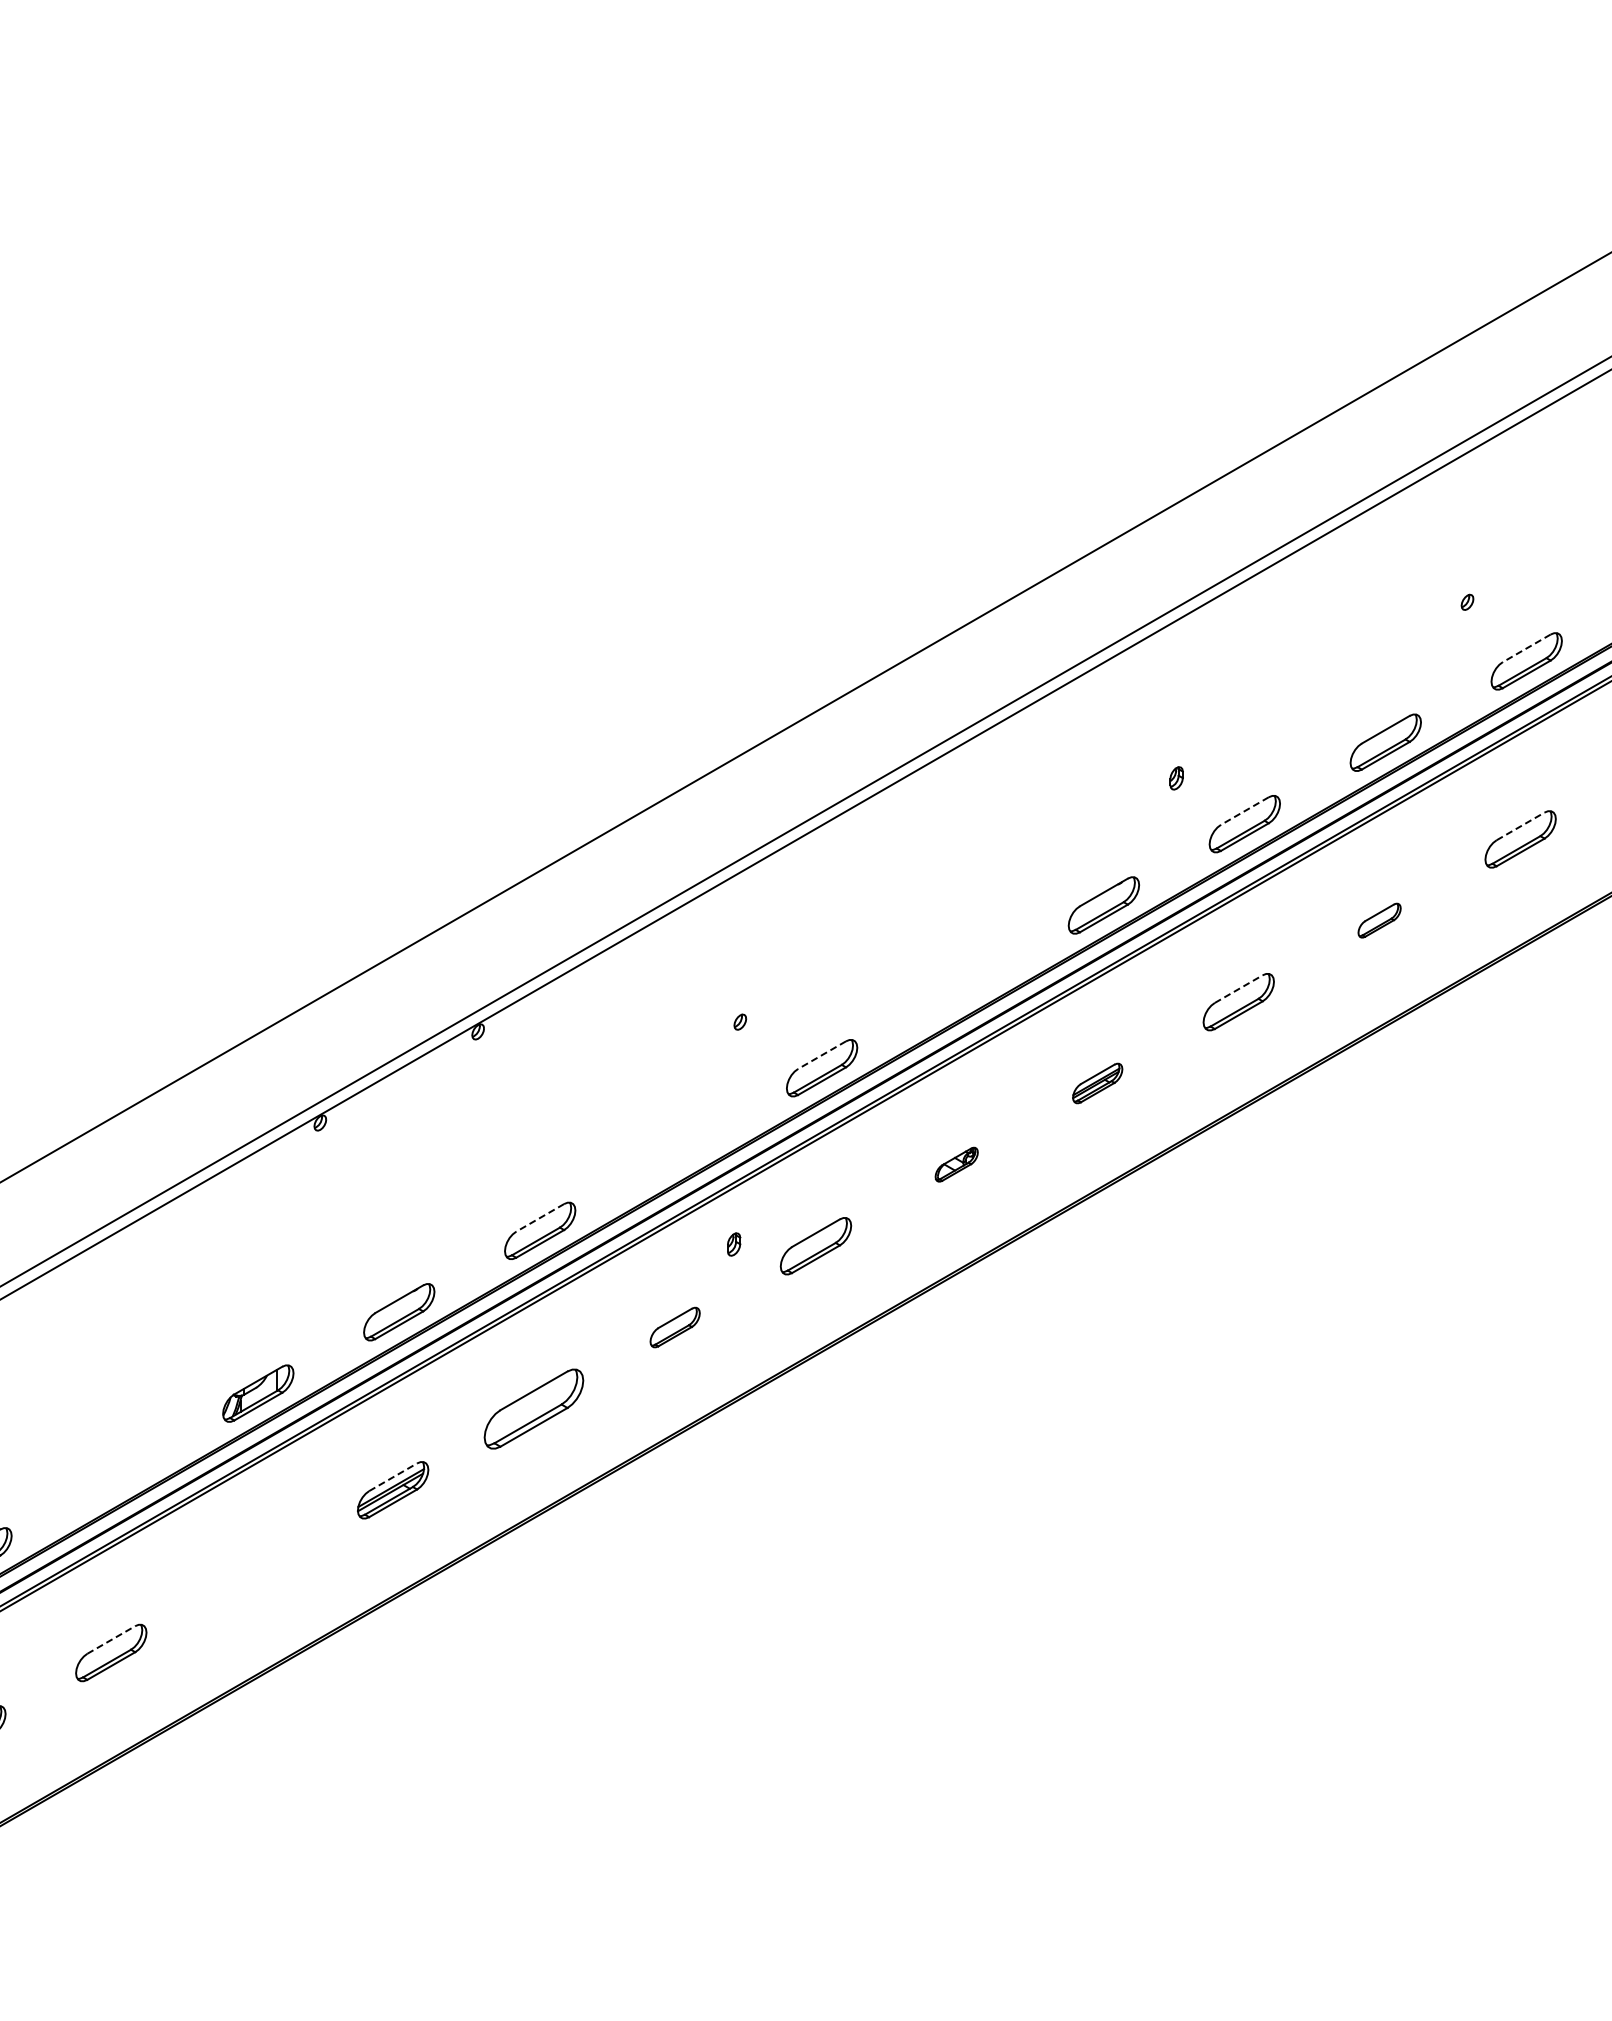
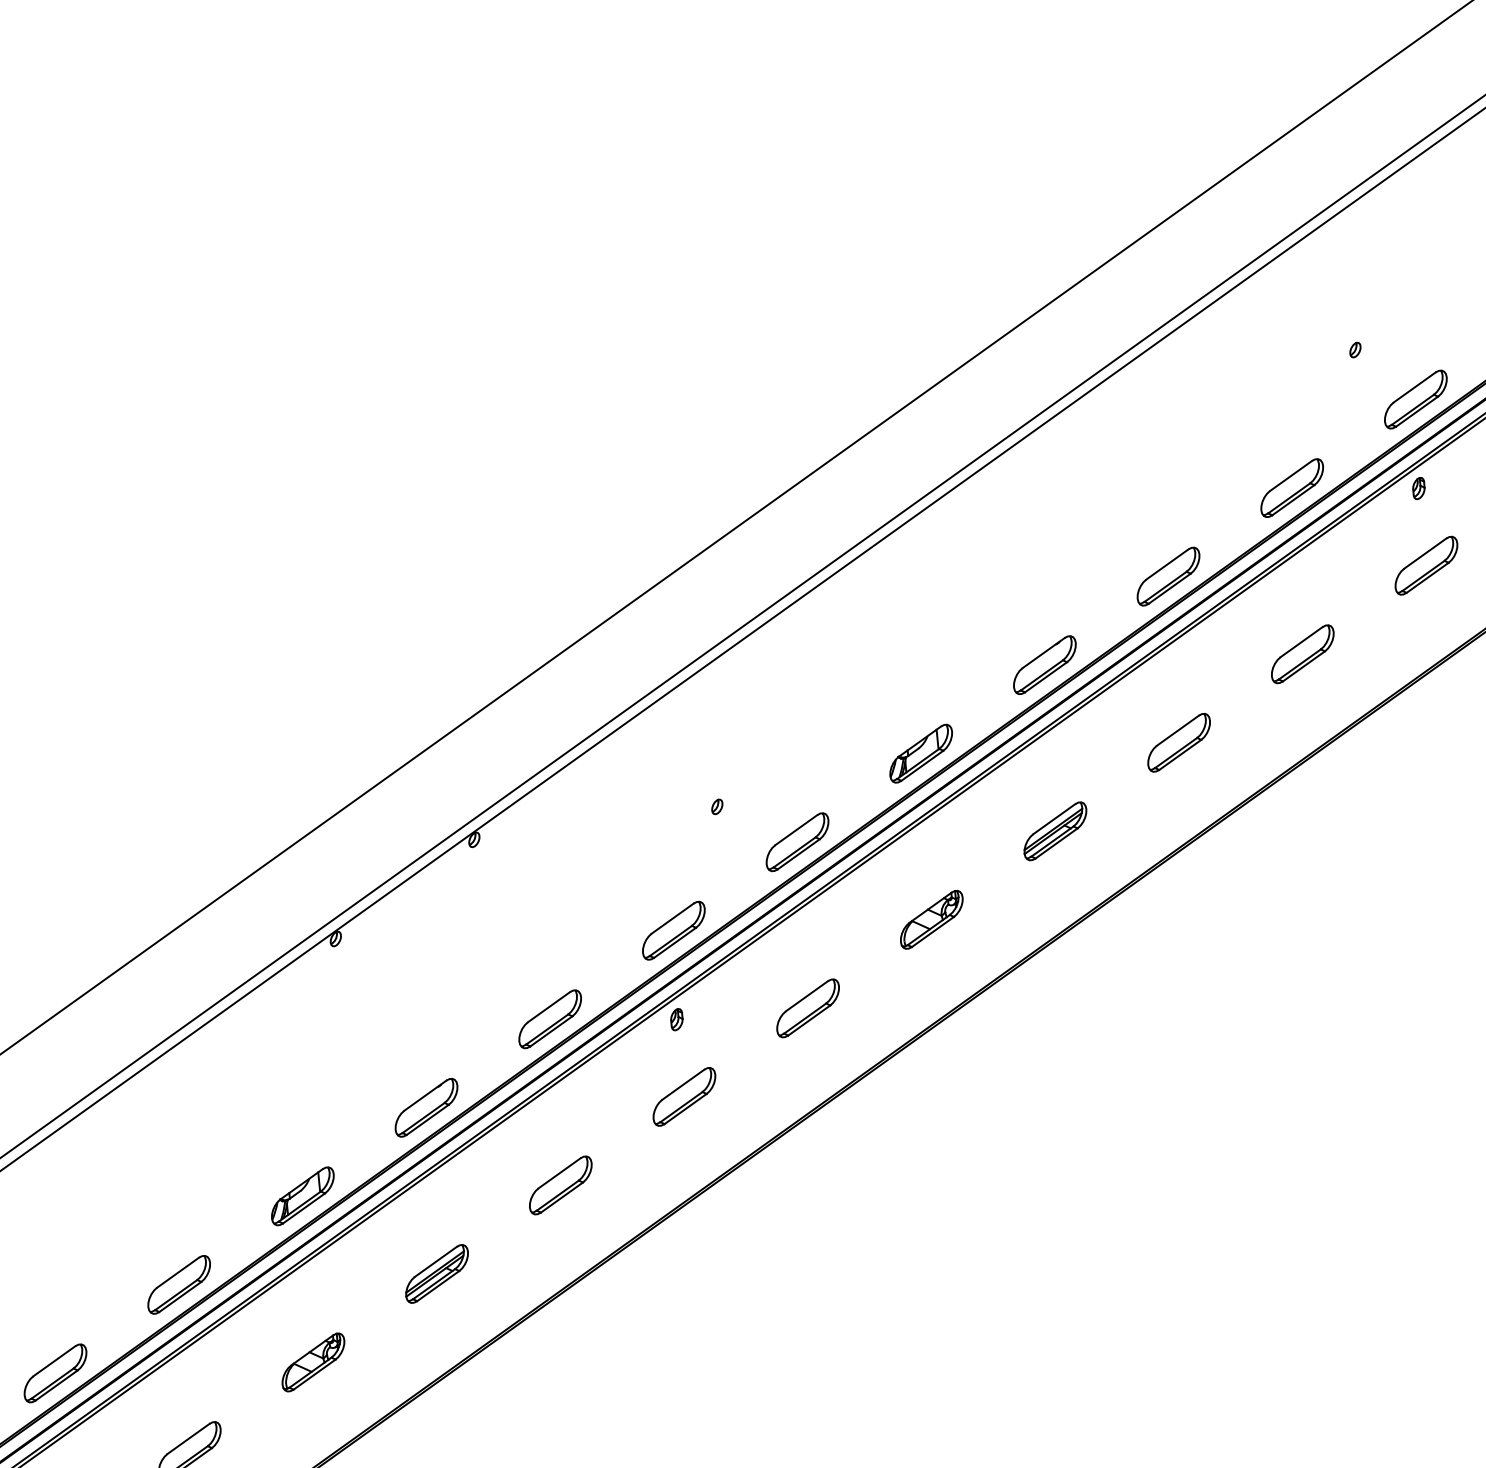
line: (1526, 648) -> (1414, 387), dashed -> solid
part: (1176, 778) -> (1418, 488), moved
line: (1244, 811) -> (1167, 564), dashed -> solid
line: (1520, 826) -> (1425, 553), dashed -> solid
part: (1379, 920) -> (1302, 654), size x1.67
part: (962, 986) -> (920, 753), added
line: (1238, 989) -> (1177, 731), dashed -> solid
line: (822, 1055) -> (796, 830), dashed -> solid
part: (1097, 1083) -> (1055, 831), size x1.43
part: (681, 1149) -> (674, 930), added
part: (956, 1164) -> (931, 919), size x1.67
line: (540, 1217) -> (549, 1006), dashed -> solid
part: (734, 1244) -> (677, 1019), moved
part: (675, 1327) -> (684, 1096), size x1.43
part: (534, 1408) -> (561, 1184), size x0.71
part: (117, 1474) -> (179, 1284), added
line: (393, 1477) -> (436, 1262), dashed -> solid
part: (252, 1571) -> (313, 1362), added
line: (111, 1639) -> (188, 1438), dashed -> solid

